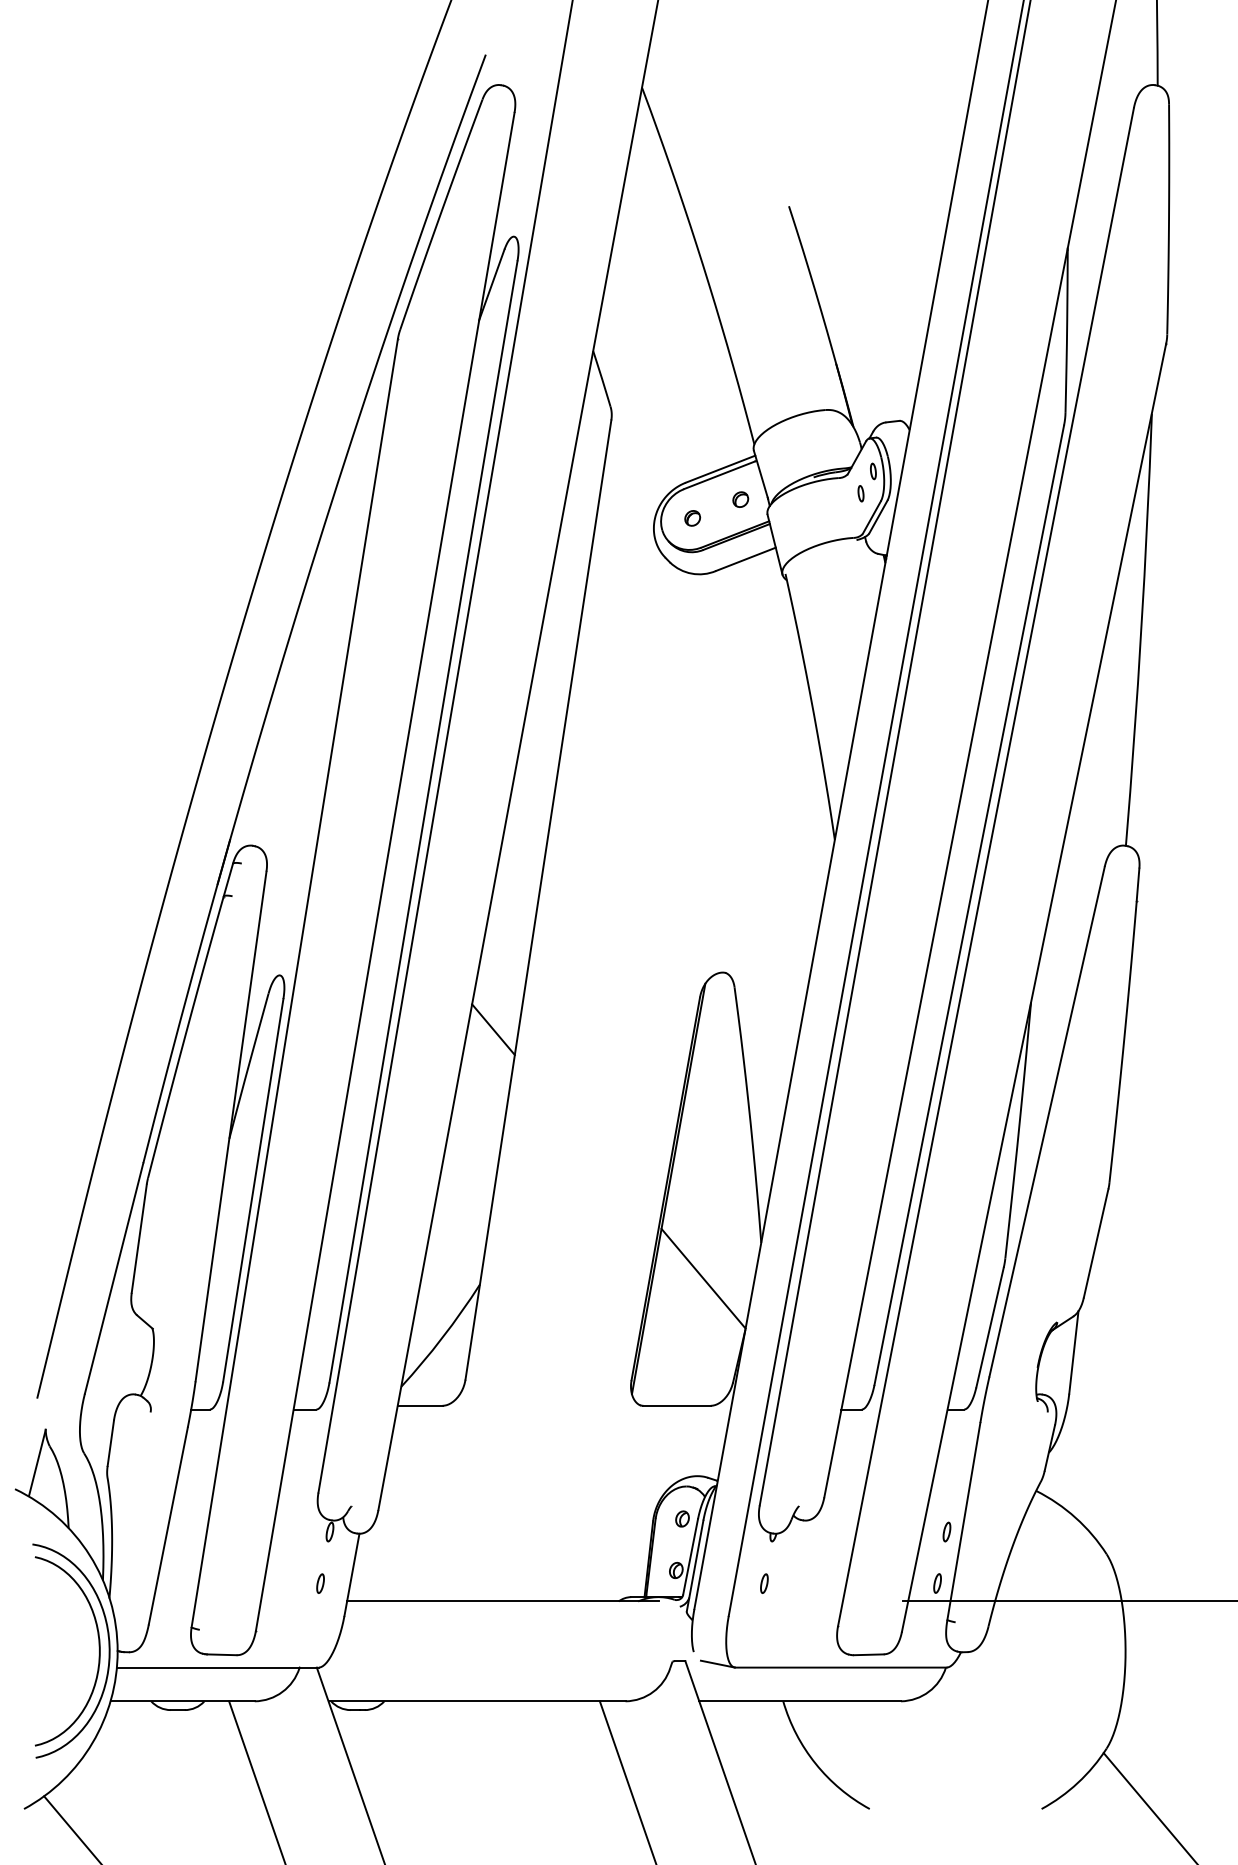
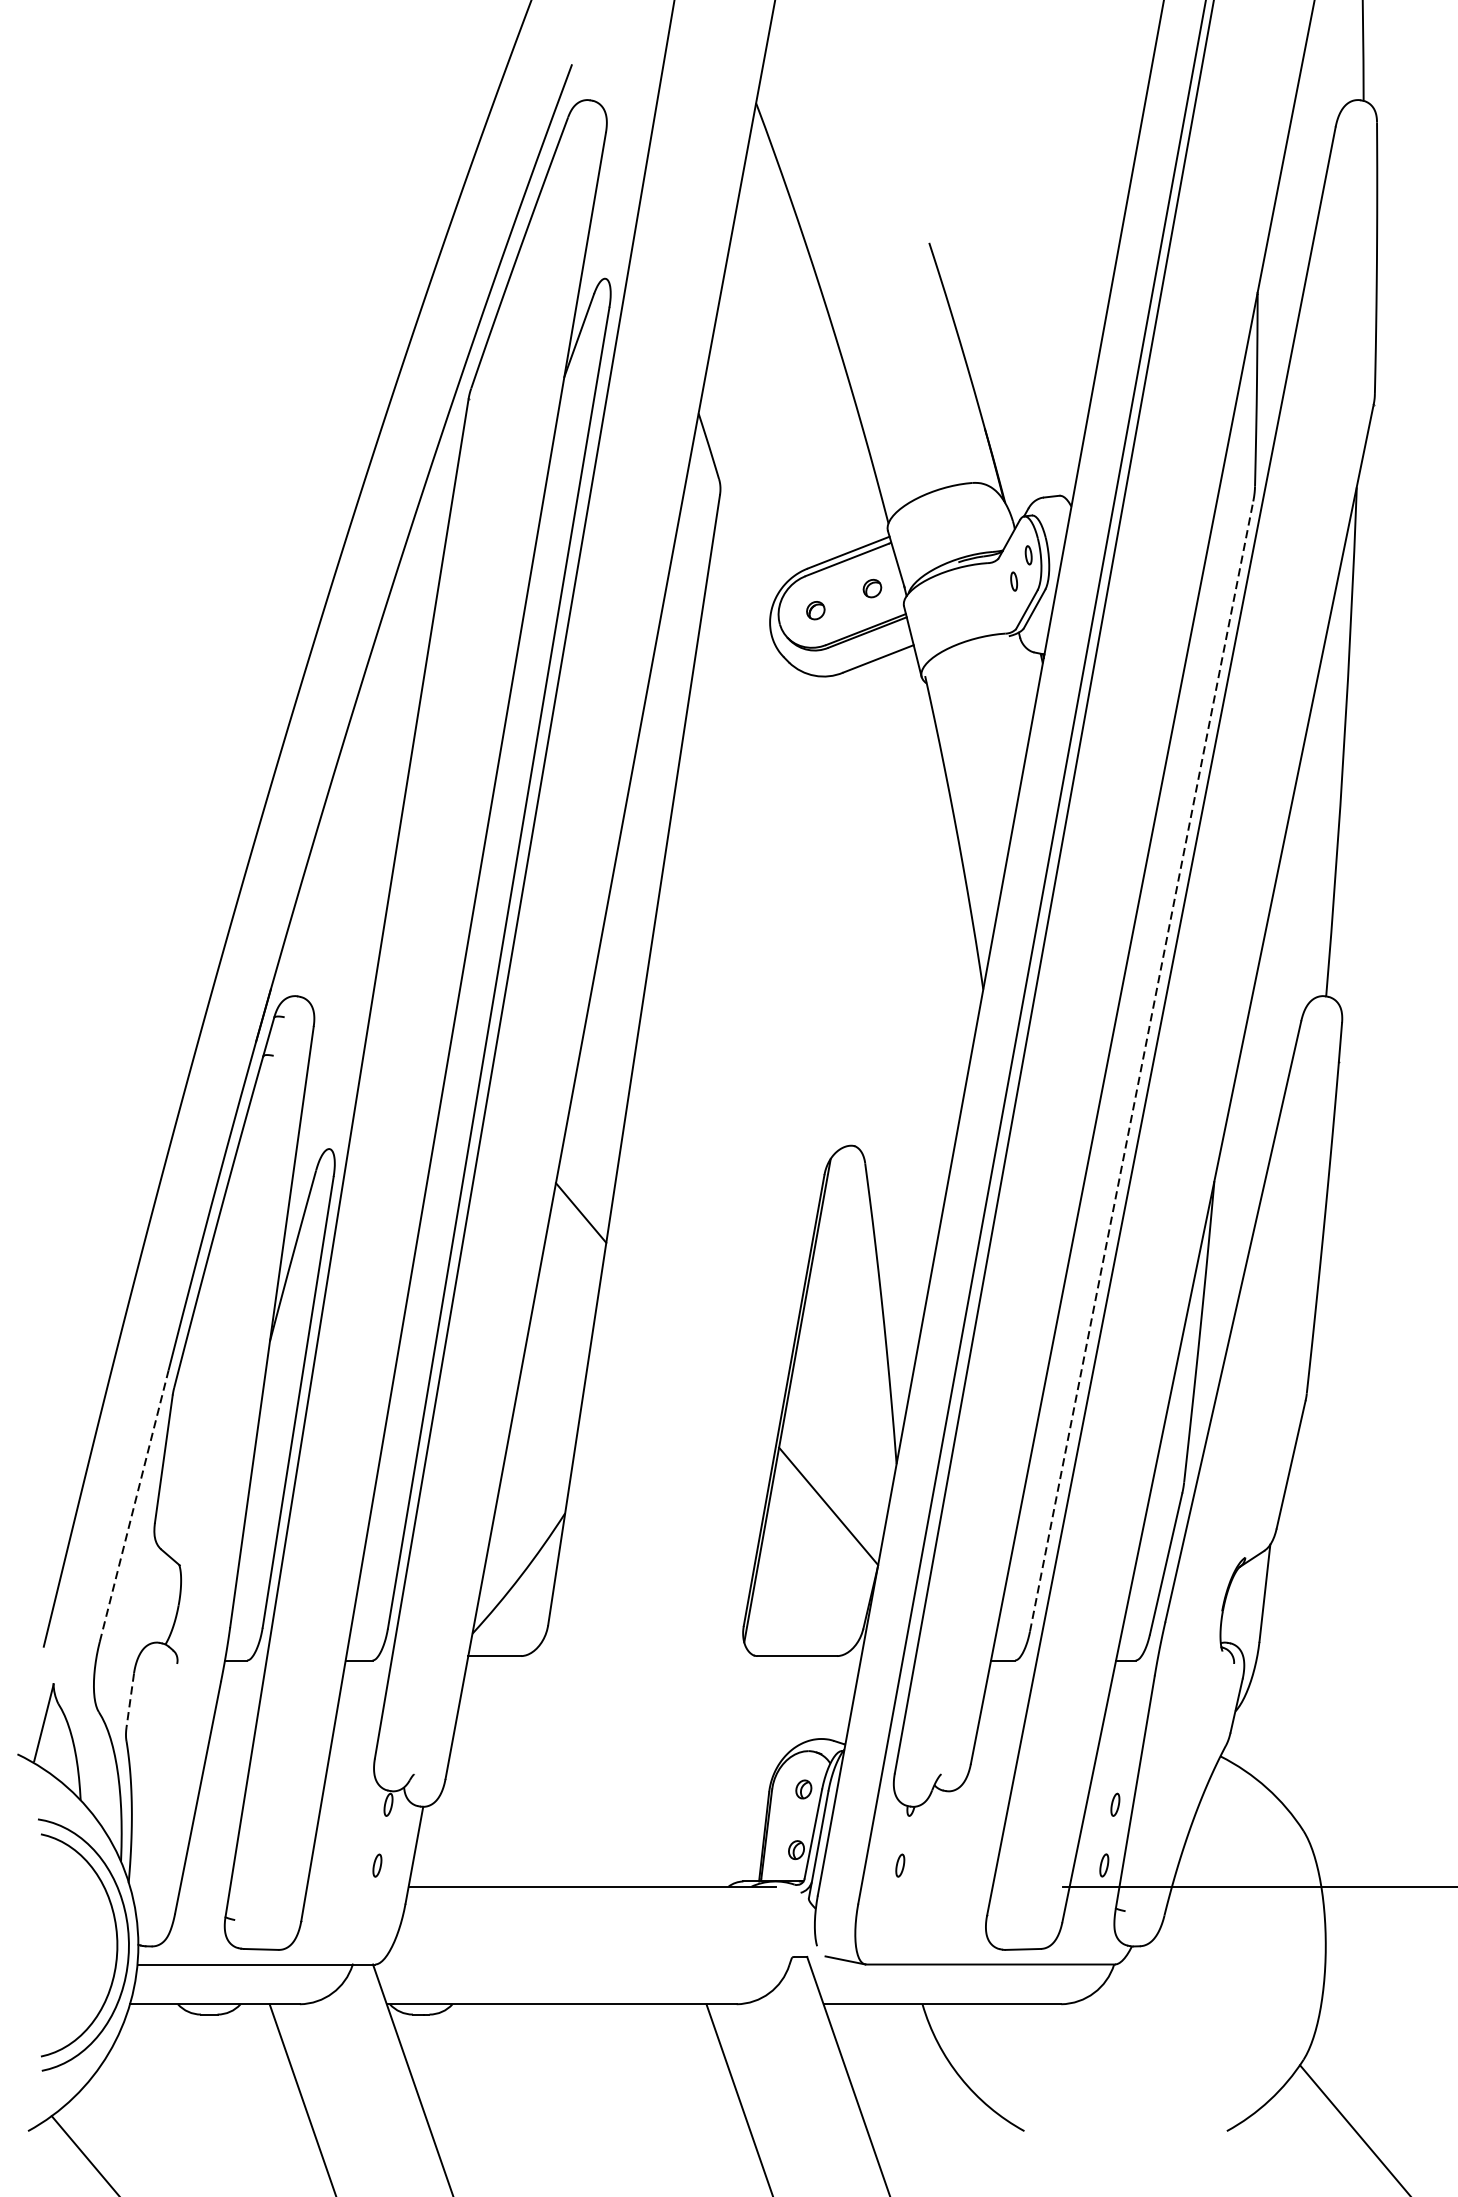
line: (969, 905) -> (1141, 1066), solid -> dashed
line: (114, 1278) -> (134, 1506), solid -> dashed
line: (110, 1443) -> (129, 1700), solid -> dashed

